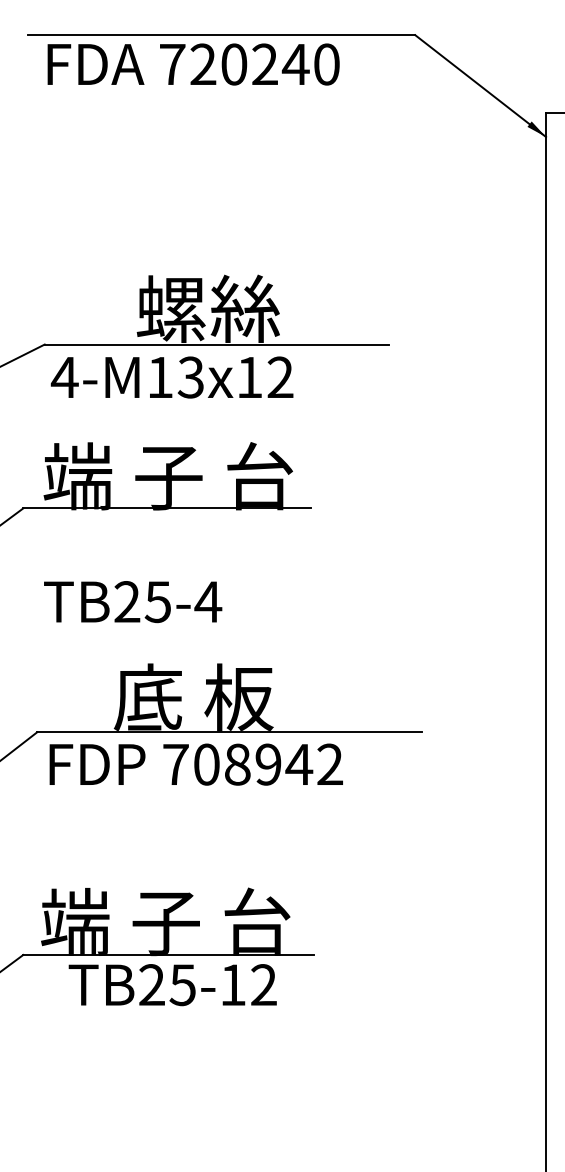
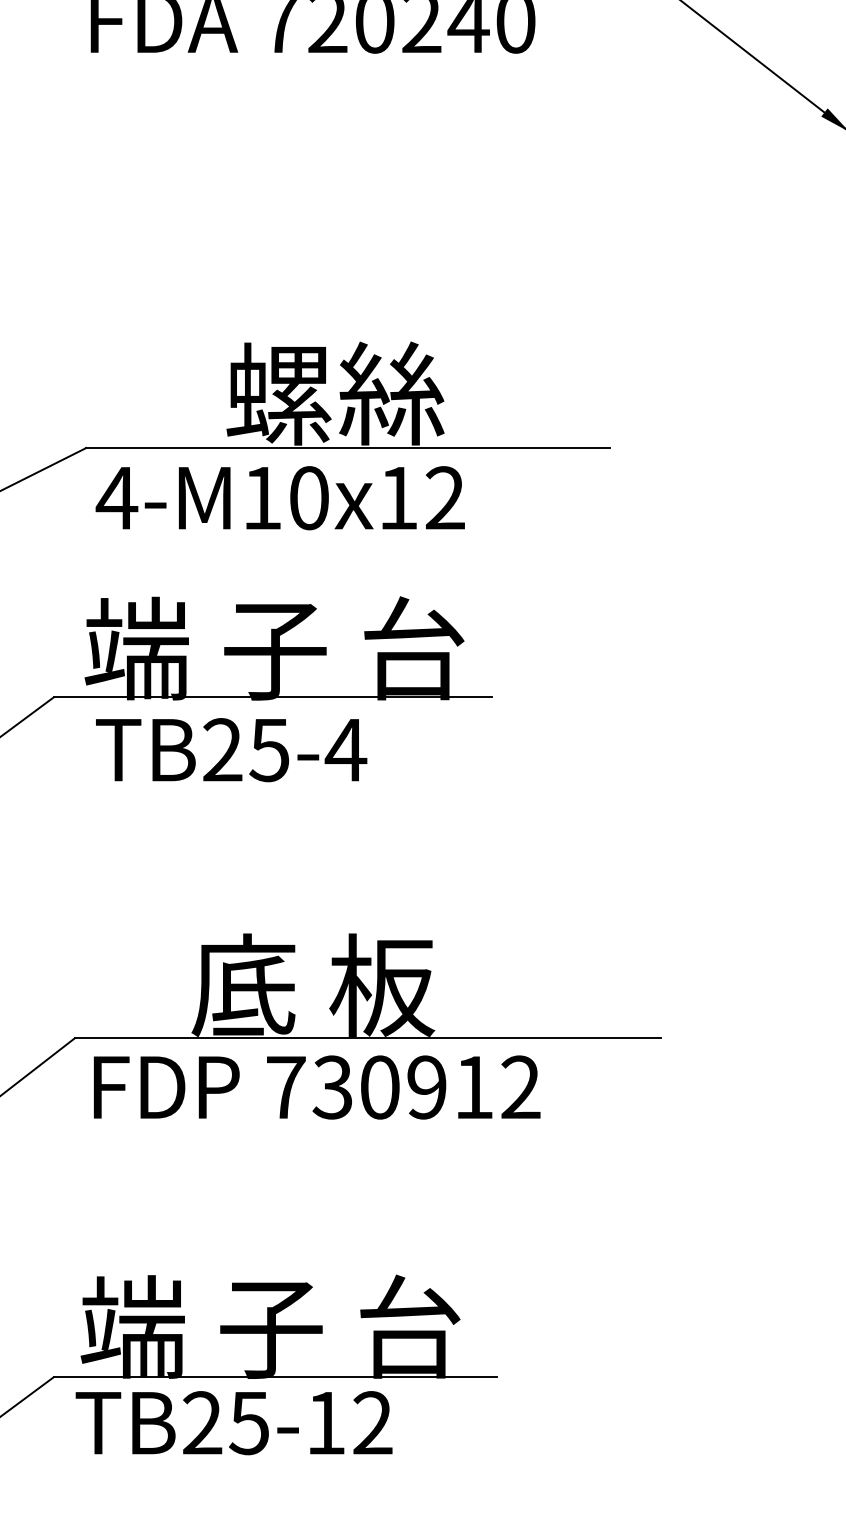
text: (190, 377) -> (308, 498), 4-M13x12 -> 4-M10x12
text: (133, 602) -> (232, 750), moved
text: (253, 764) -> (404, 1087), 708942 -> 730912
text: (172, 985) -> (233, 1423), moved

